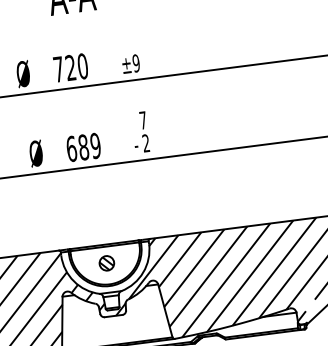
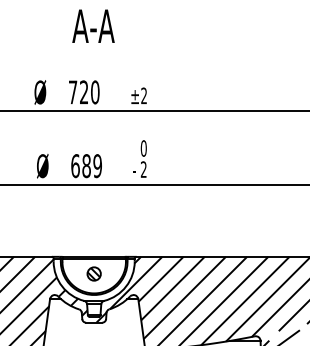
text: (136, 62) -> (144, 95), ±9 -> ±2
text: (142, 120) -> (143, 148), 7 -> 0

